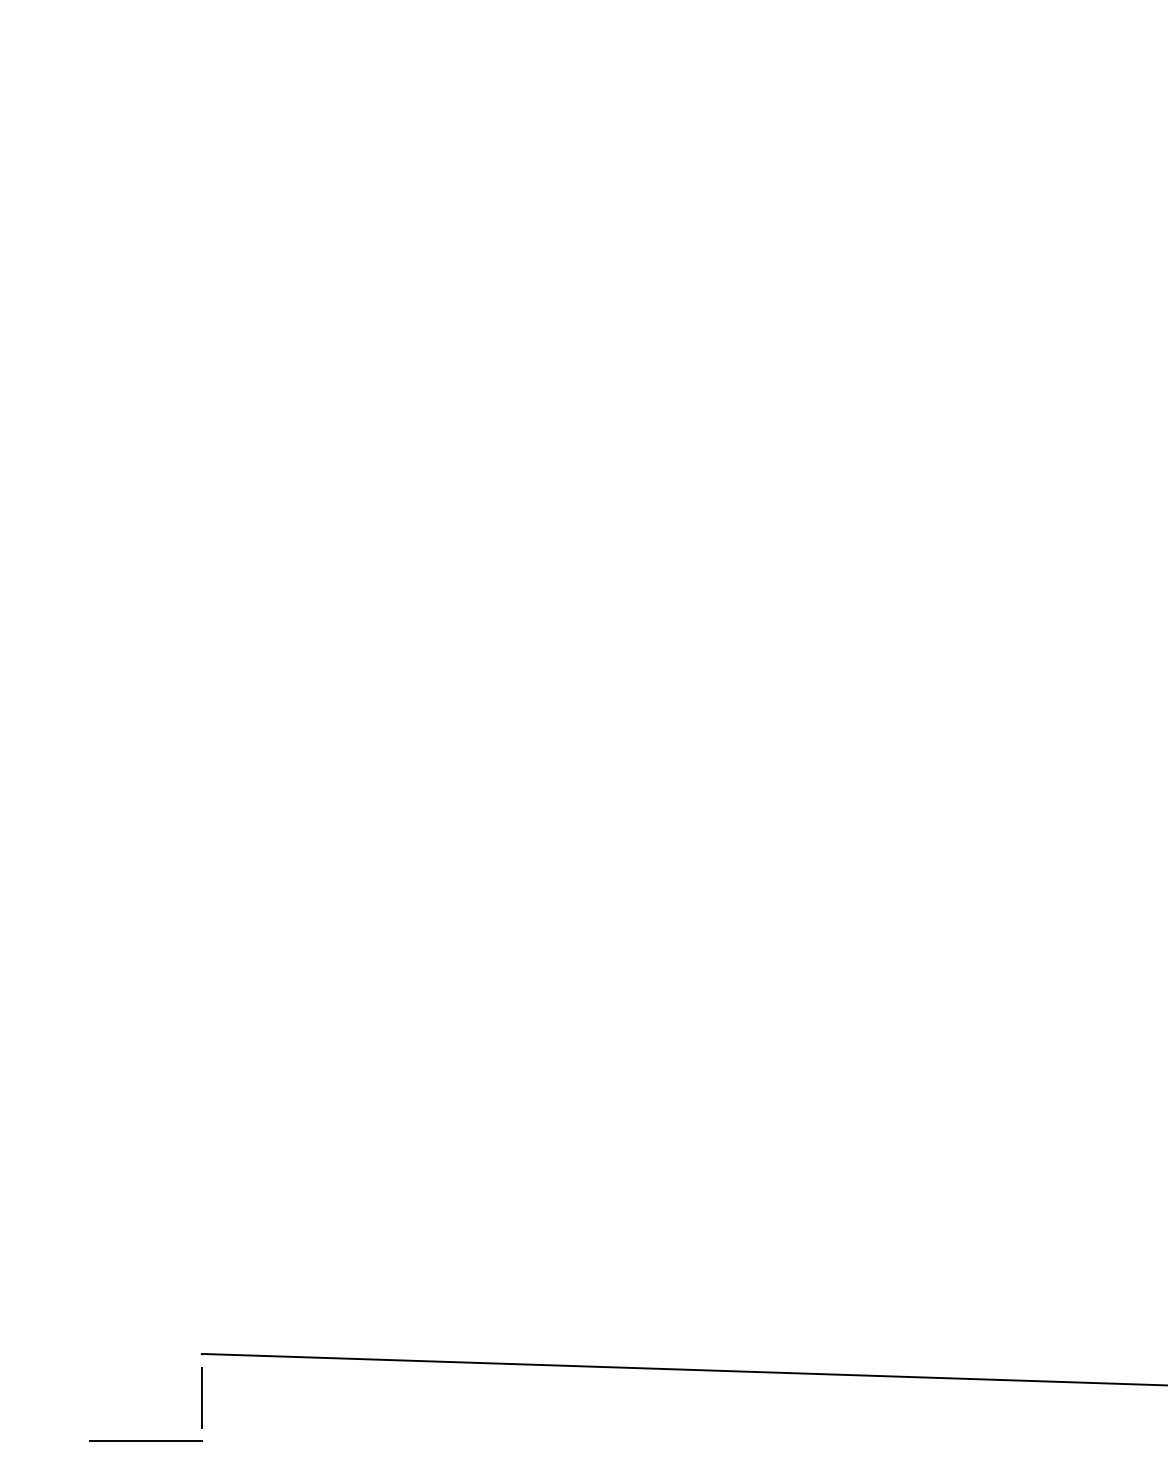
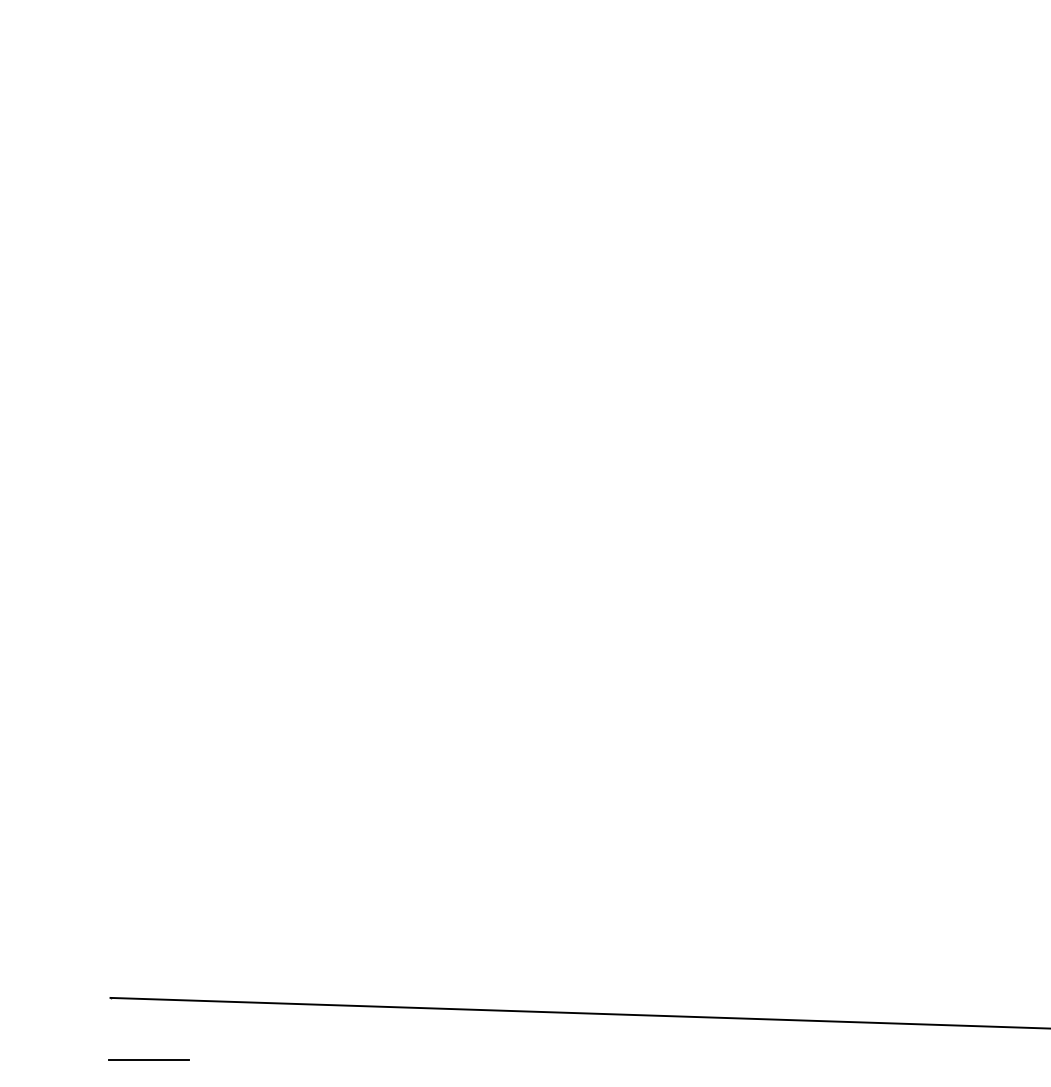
line: (201, 1398) -> (110, 1029), removed
line: (145, 1439) -> (148, 1059), moved

